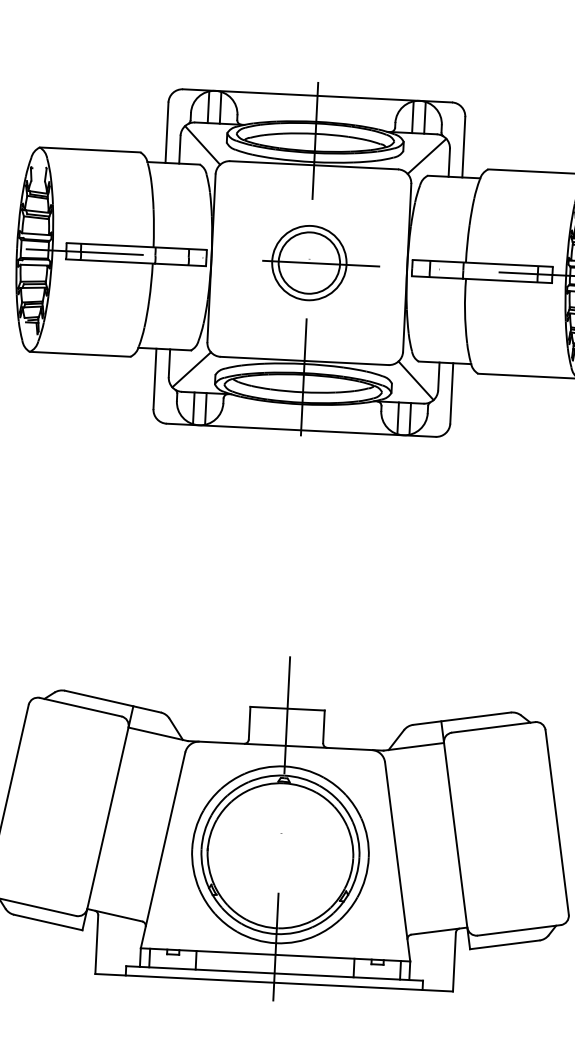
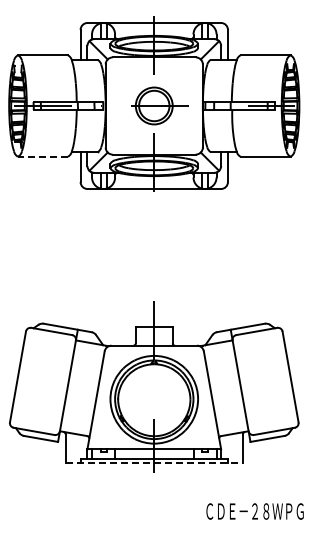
line: (79, 353) -> (42, 156), solid -> dashed
line: (274, 983) -> (154, 463), solid -> dashed

